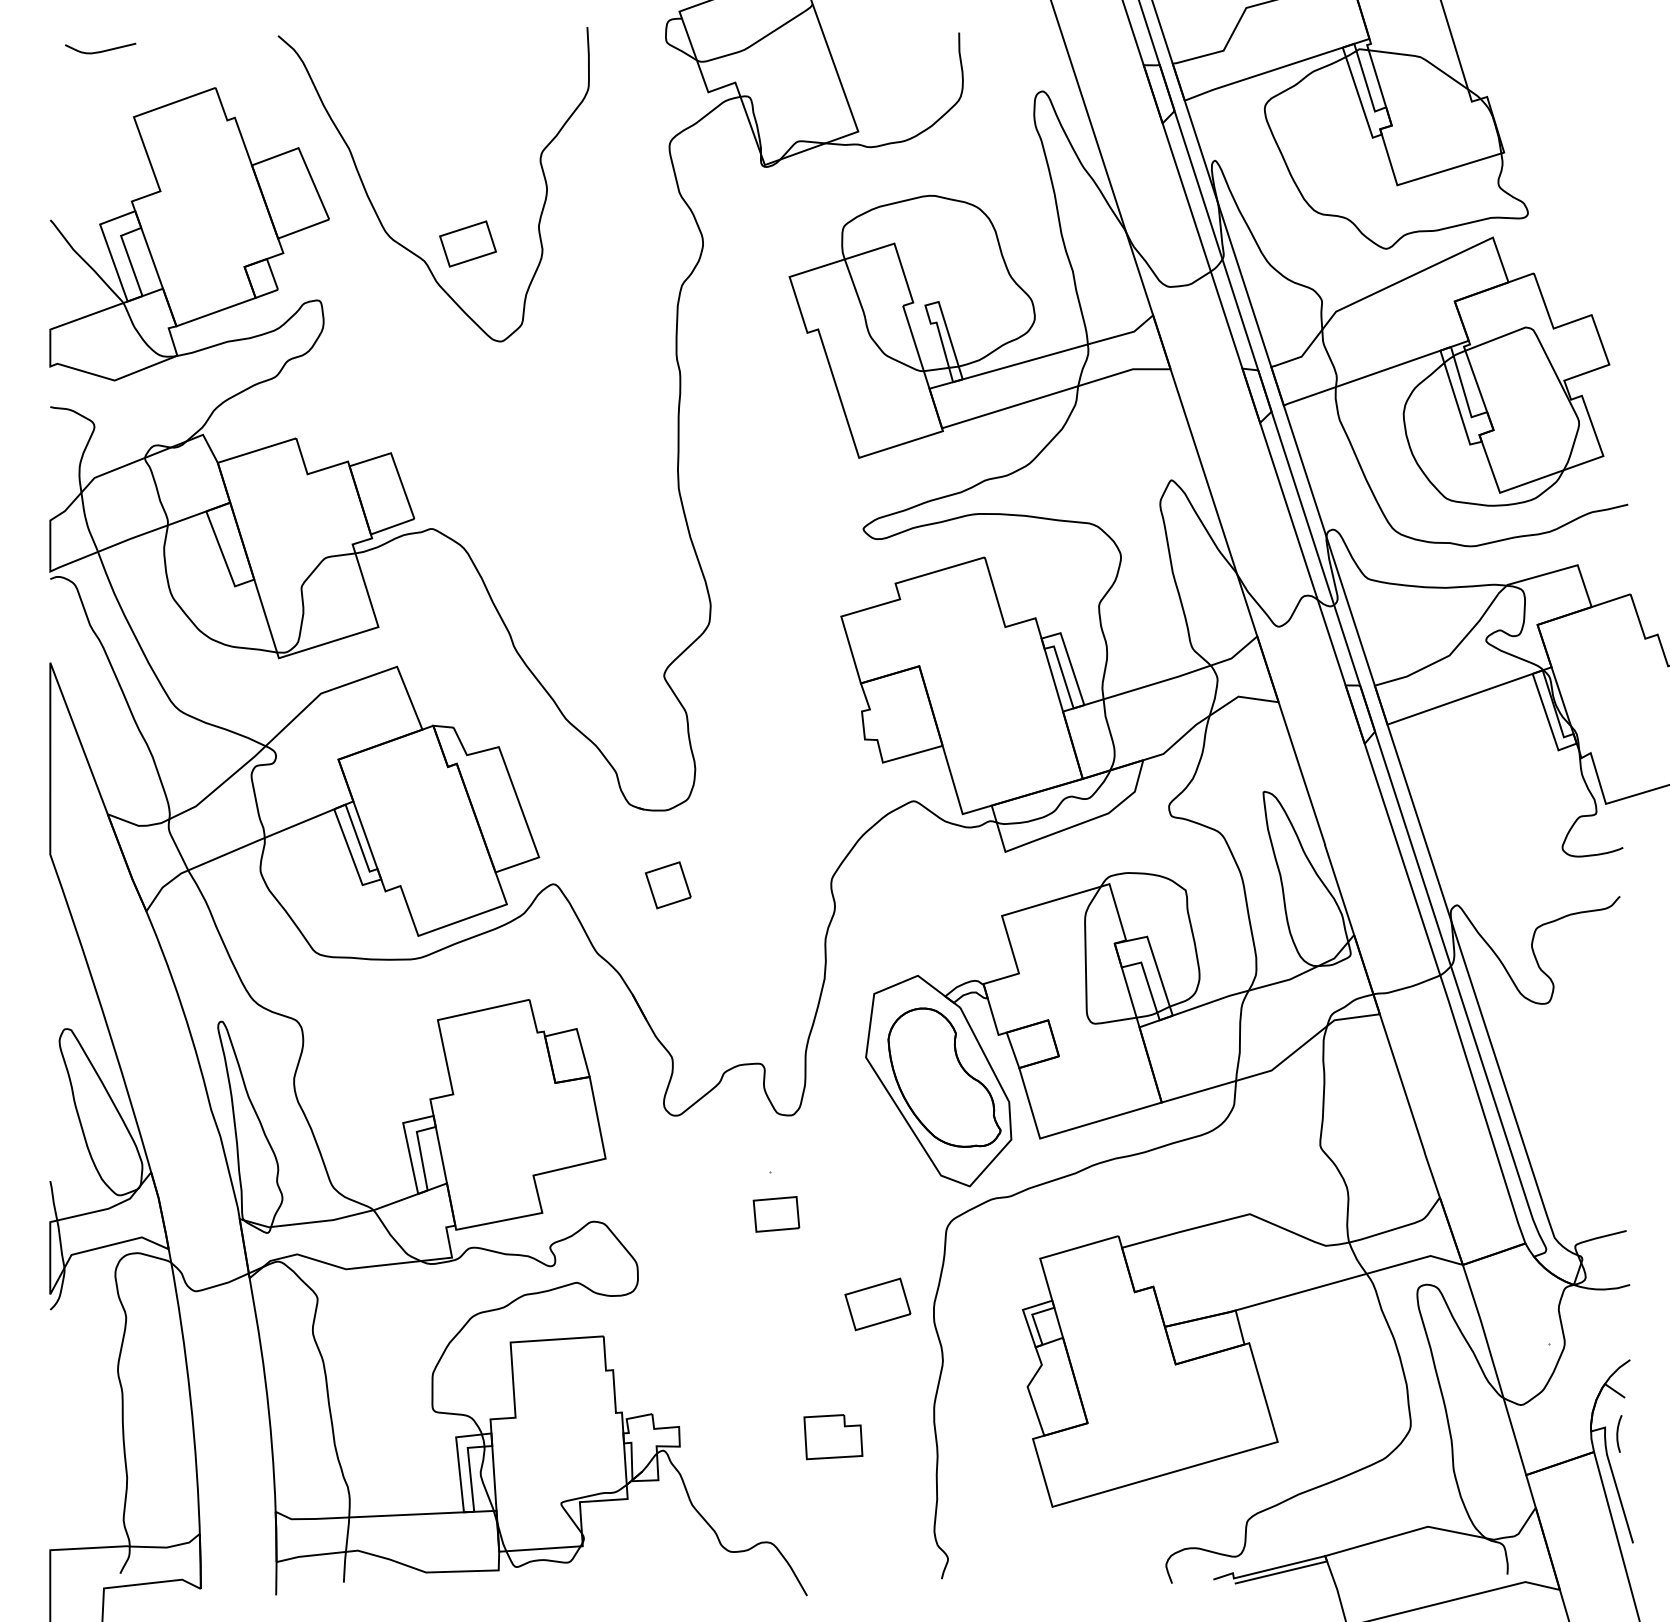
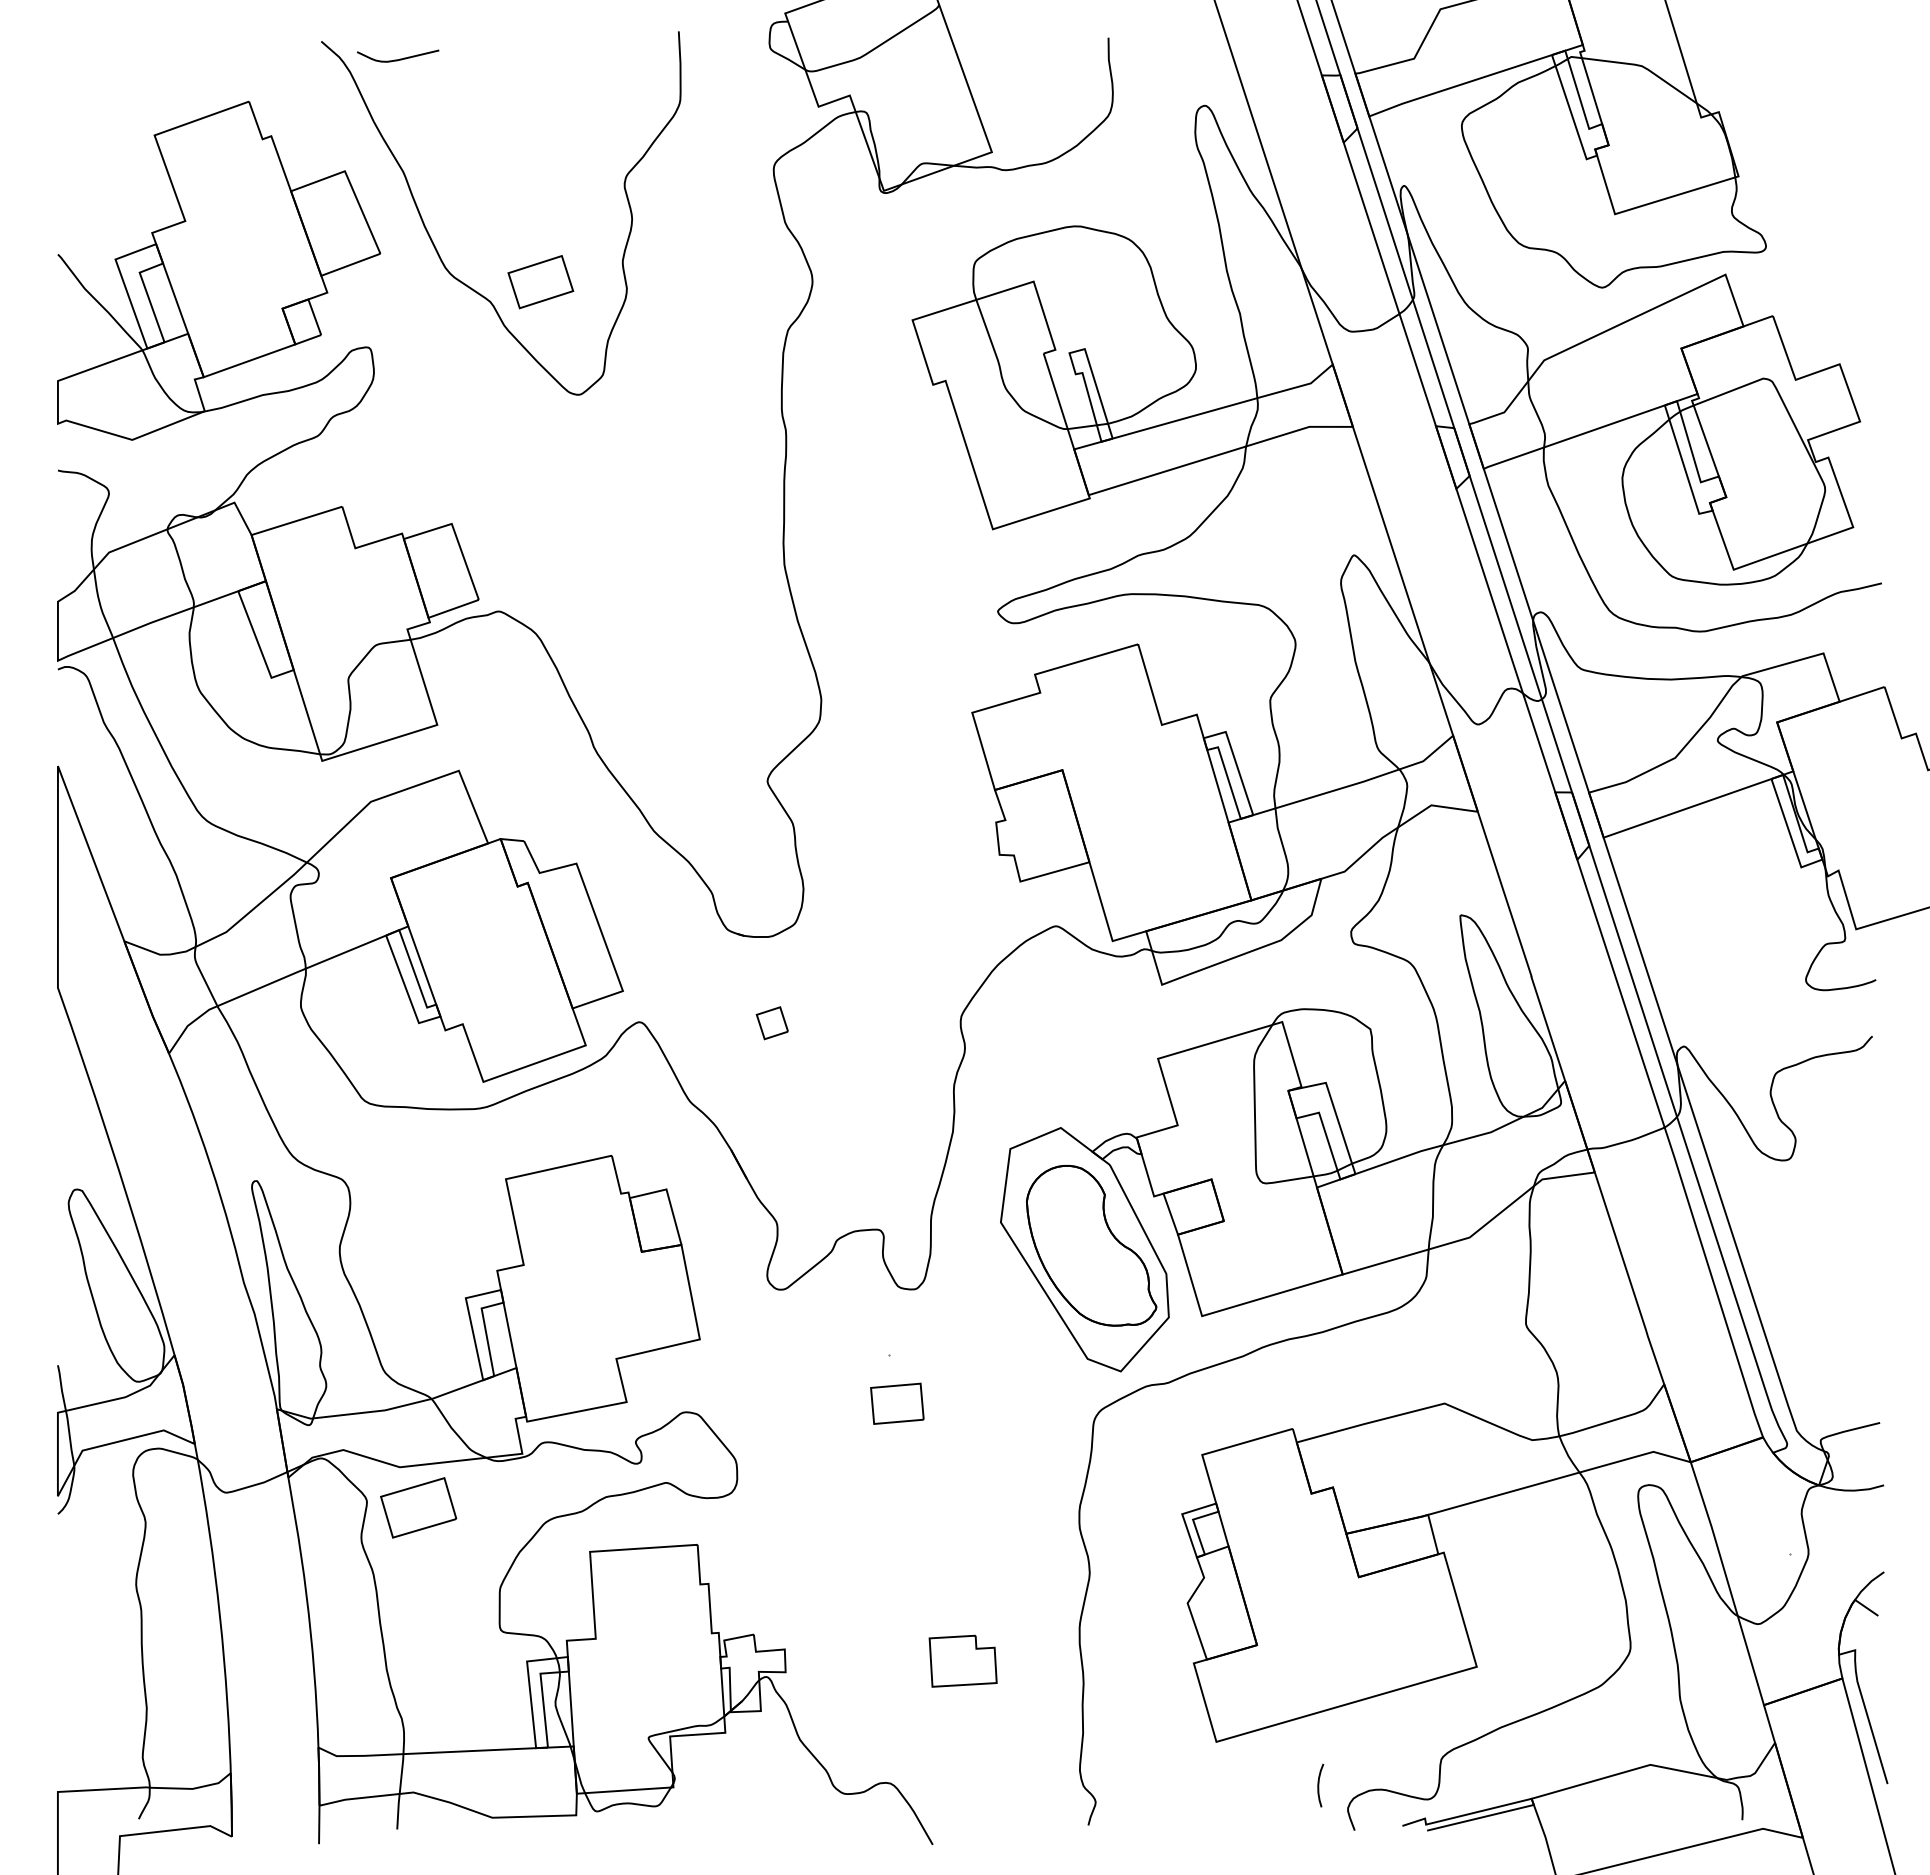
curve: (101, 50) -> (399, 58), moved
part: (668, 884) -> (772, 1022), size x0.6
part: (877, 1304) -> (418, 1507), moved
curve: (1618, 1433) -> (1319, 1785), moved

